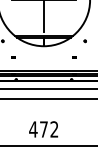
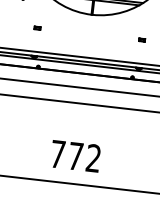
text: (33, 129) -> (58, 154), 472 -> 772

